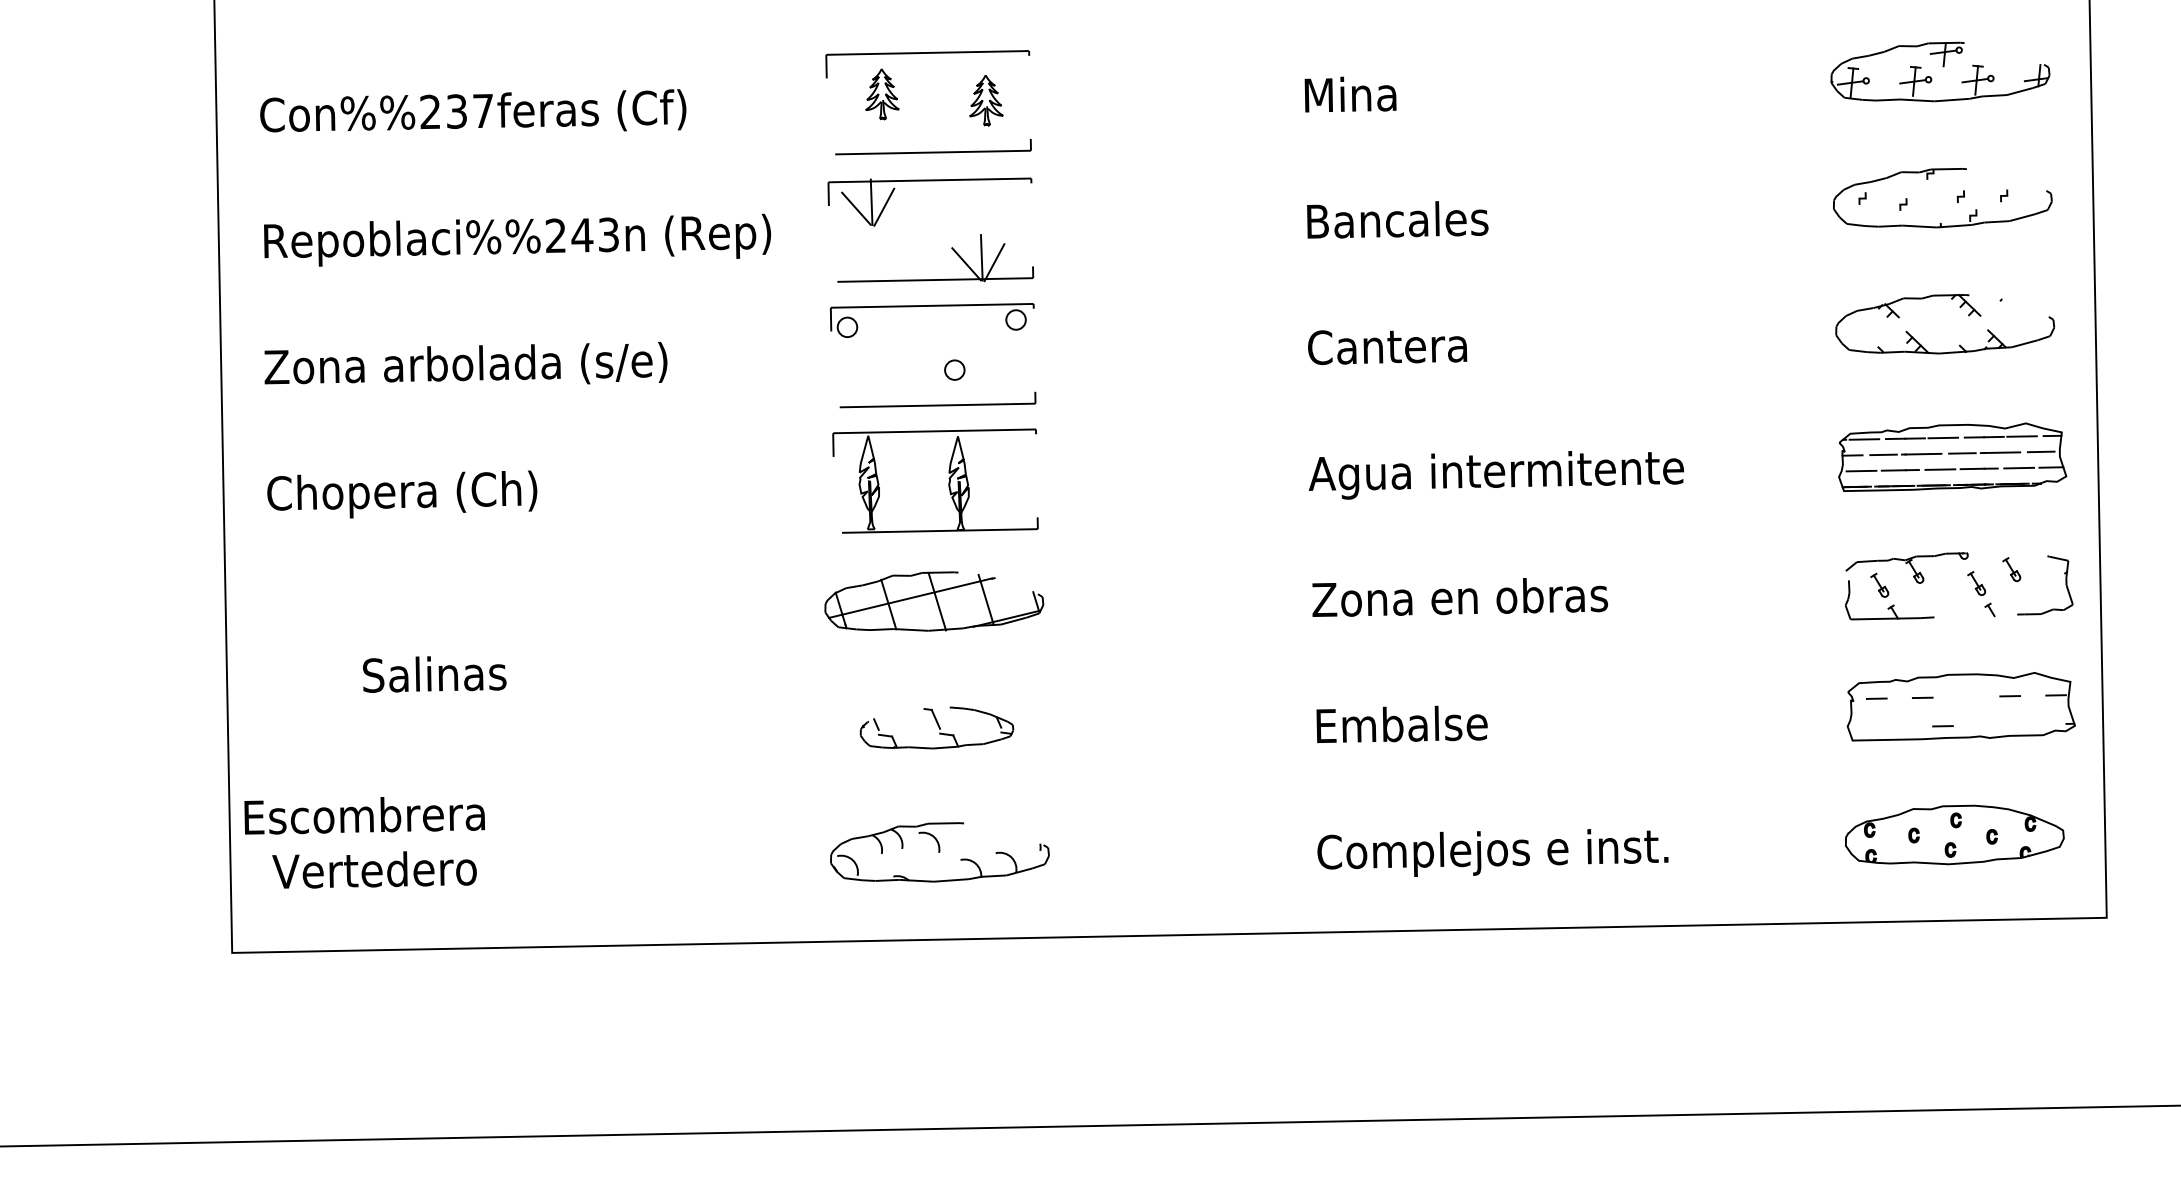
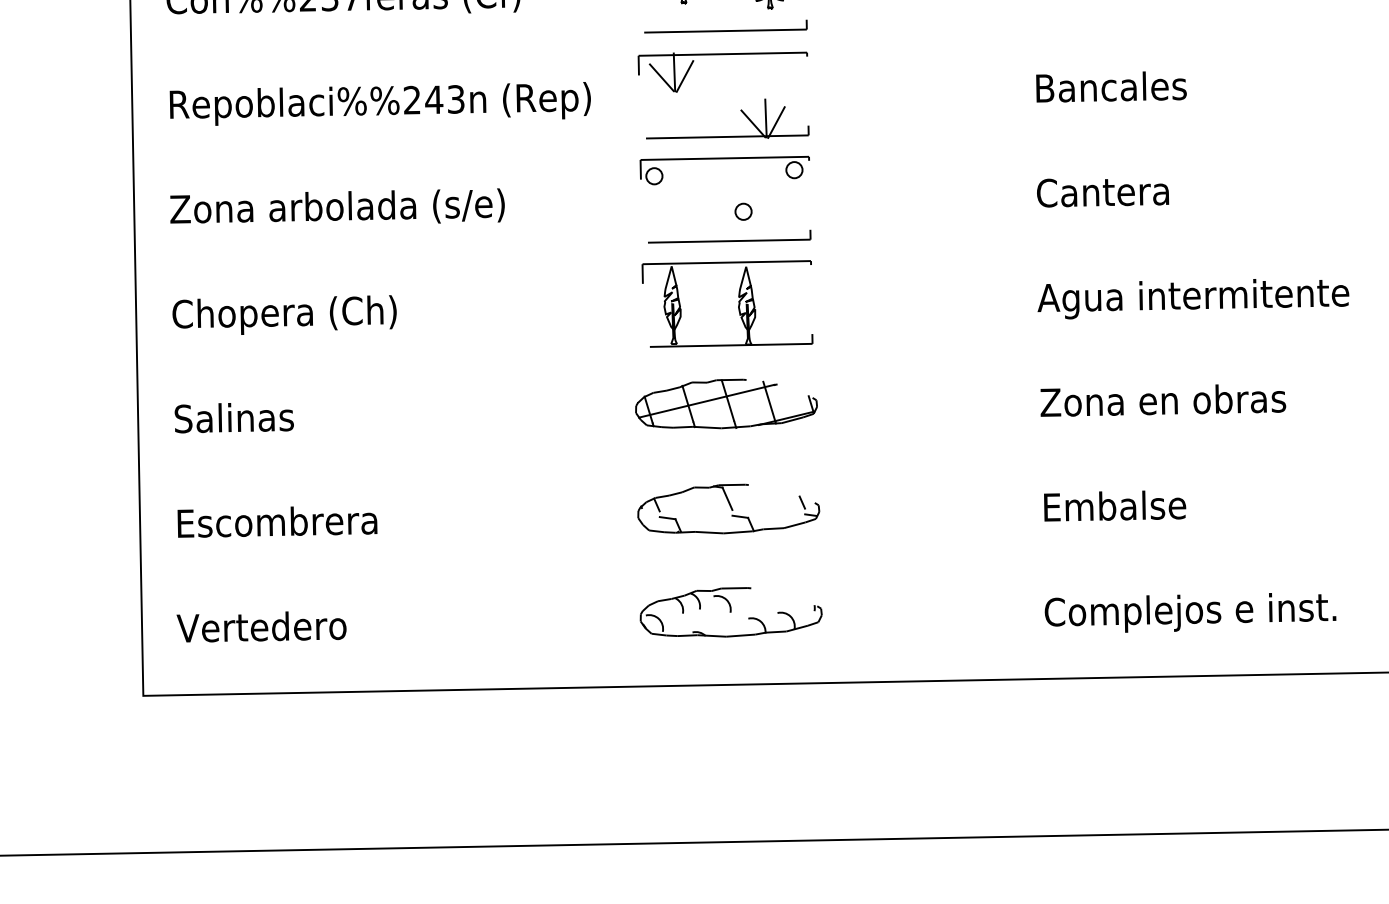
text: (434, 674) -> (234, 418), moved
part: (936, 727) -> (728, 508), size x1.43
text: (364, 815) -> (277, 521), moved

